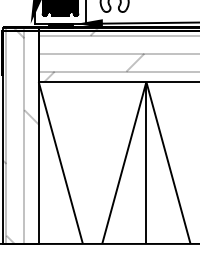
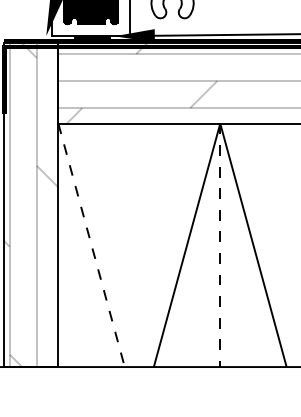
line: (60, 162) -> (91, 244), solid -> dashed
line: (146, 162) -> (220, 244), solid -> dashed

